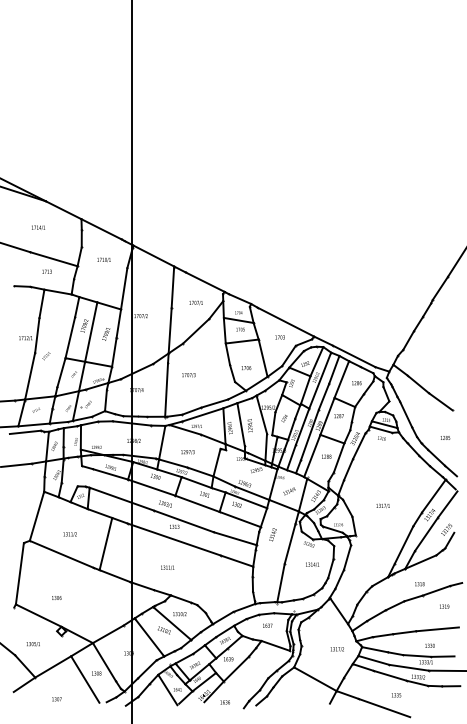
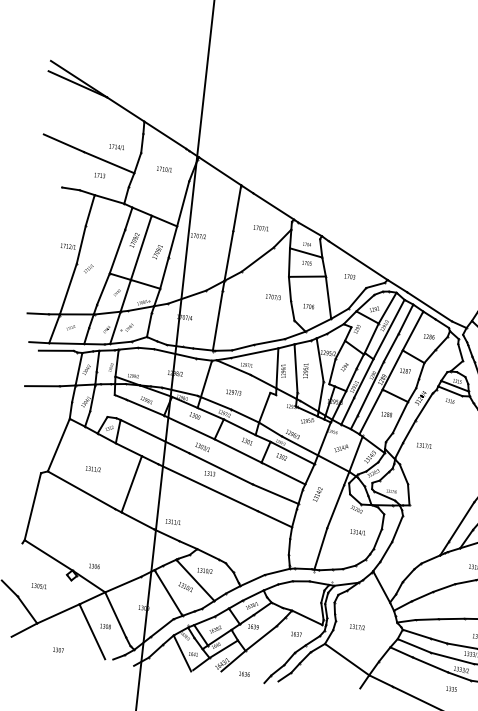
text: (38, 227) -> (116, 146), moved
text: (188, 375) -> (272, 297), moved
text: (382, 505) -> (423, 445), moved
text: (167, 567) -> (173, 521), moved
text: (56, 597) -> (94, 565), moved
text: (267, 625) -> (296, 634), moved
text: (336, 649) -> (356, 627), moved
text: (396, 695) -> (451, 689), moved

